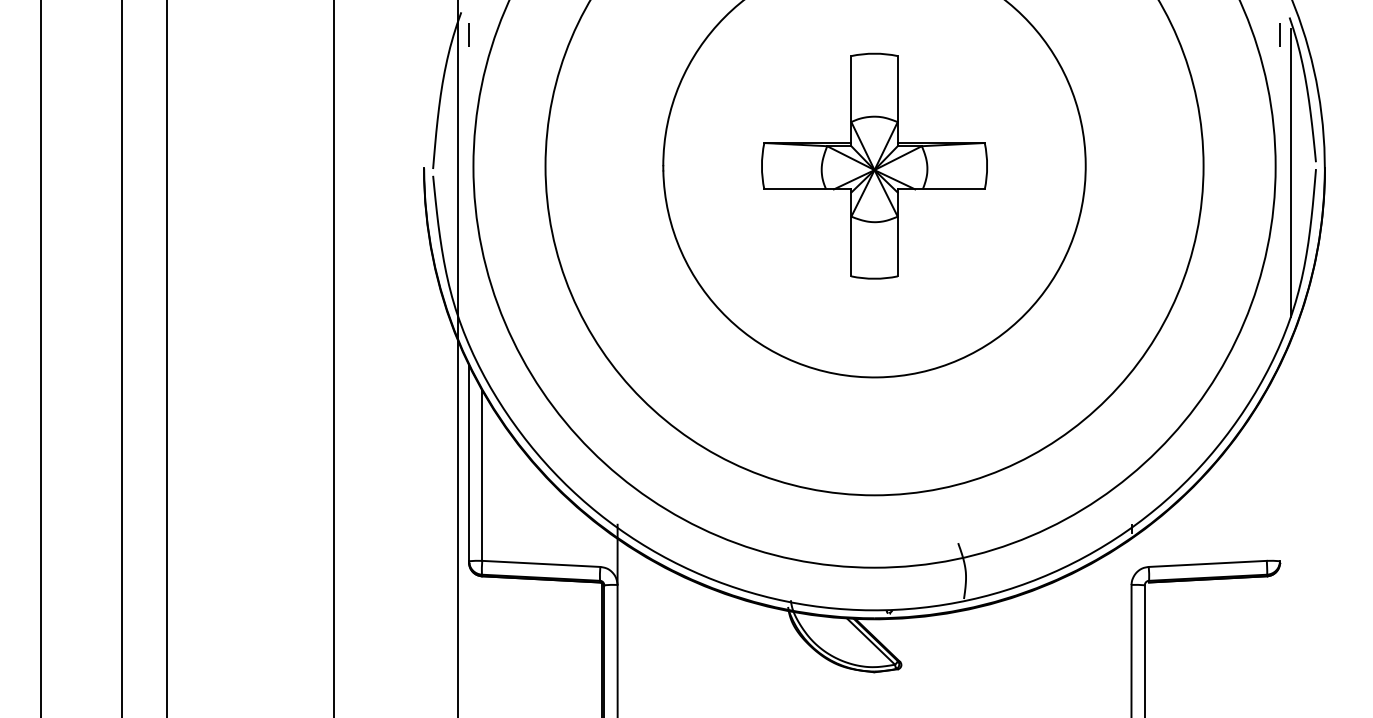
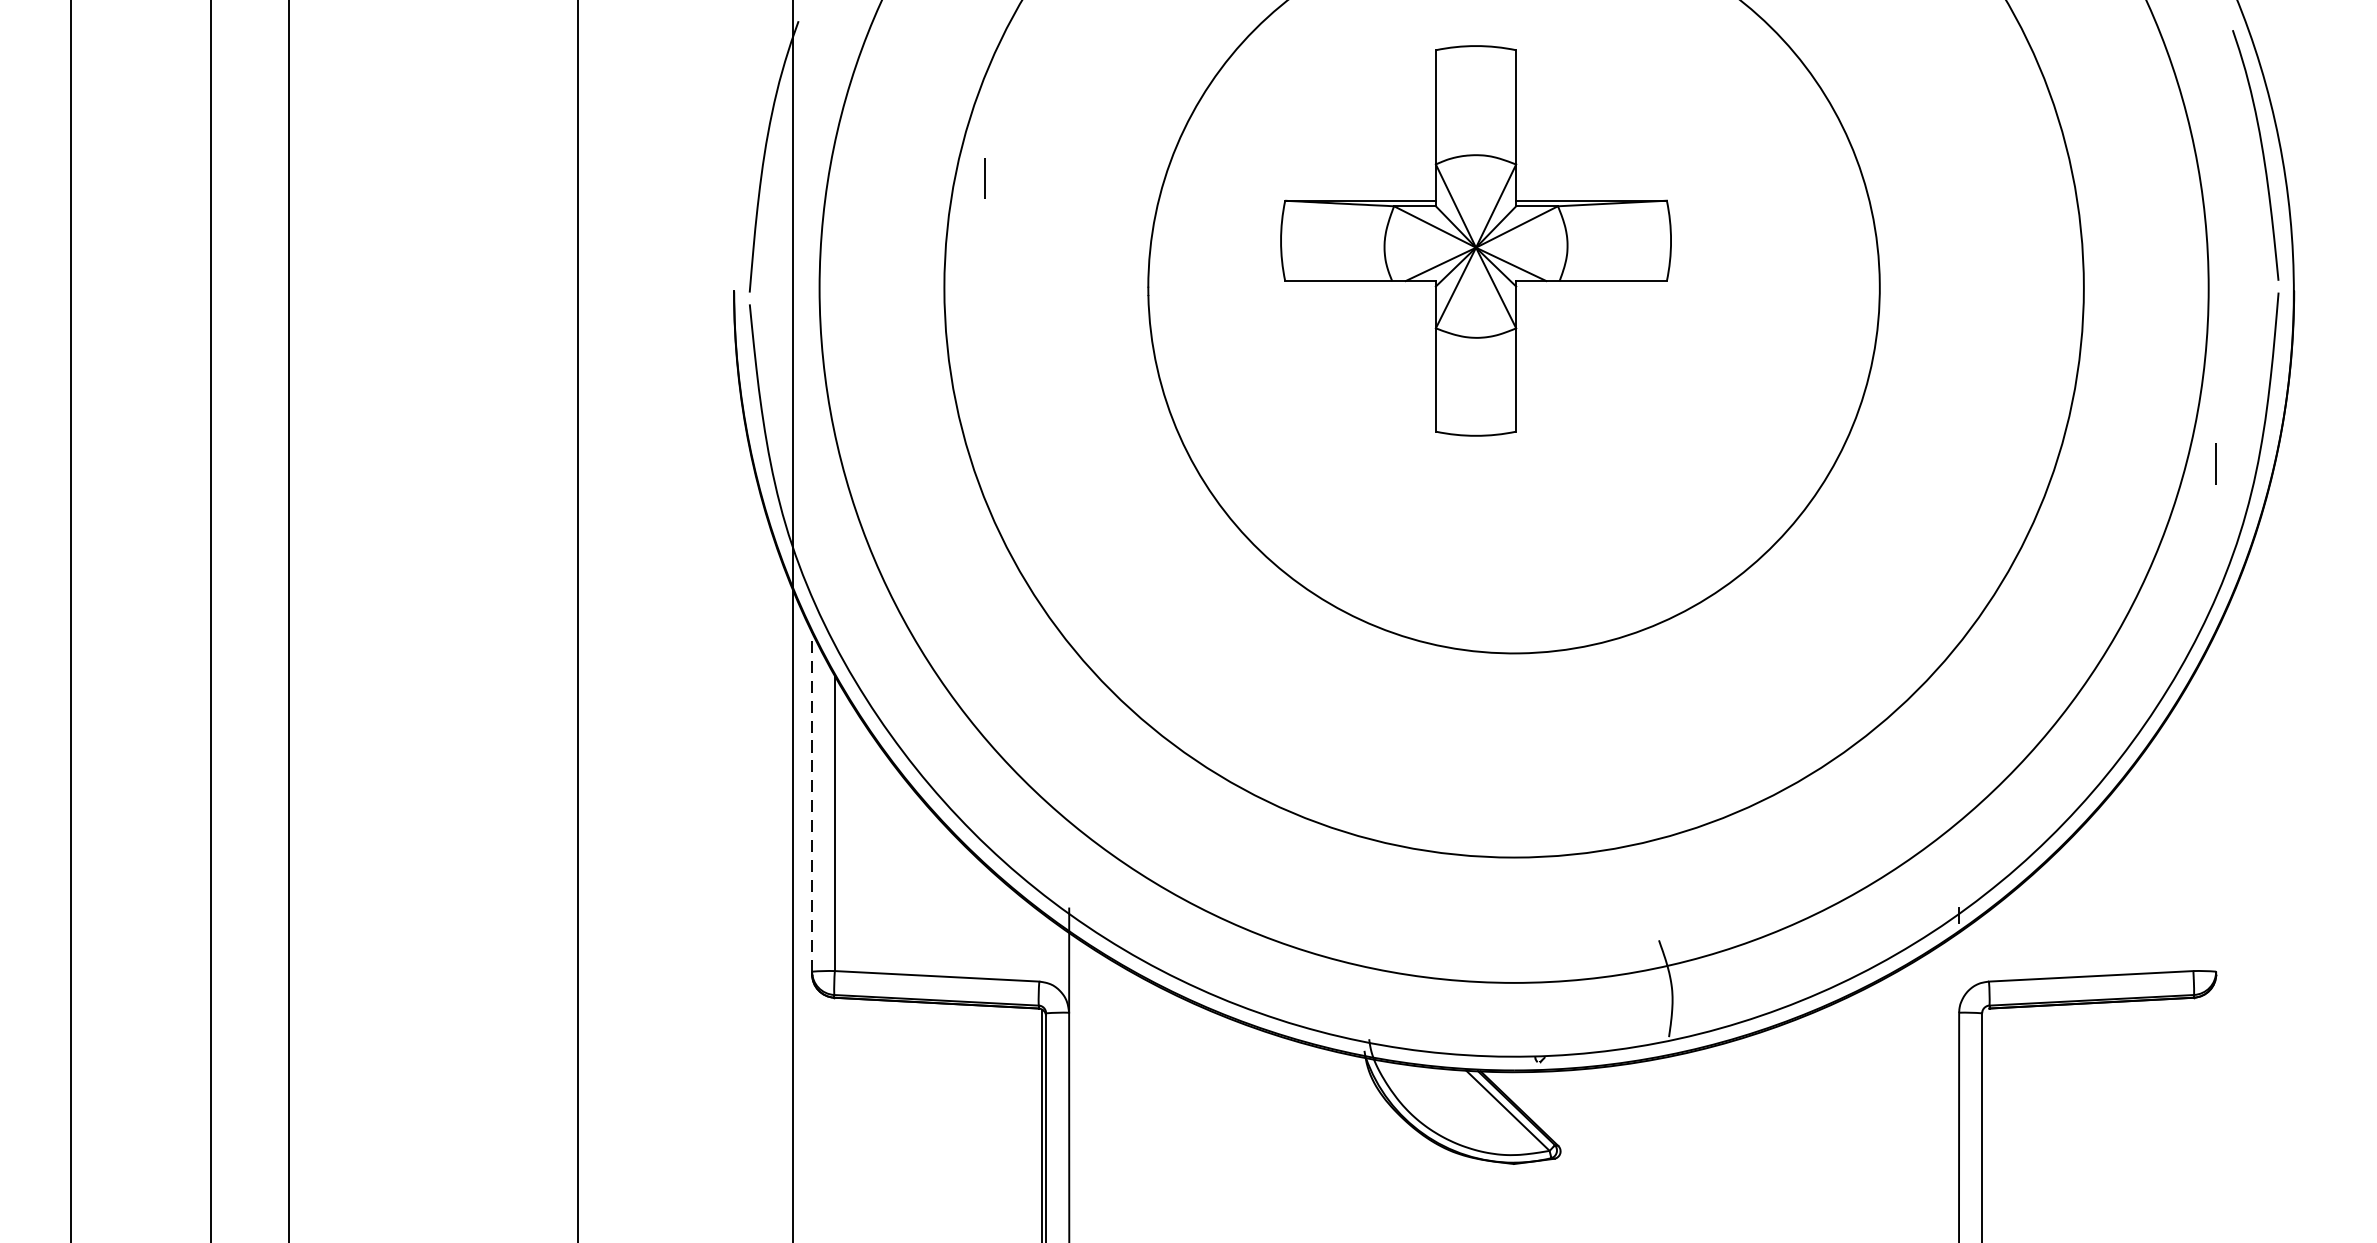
line: (468, 34) -> (984, 177), moved
line: (1279, 34) -> (2215, 463), moved
part: (874, 165) -> (1475, 239), moved
line: (1291, 173) -> (2236, 300), removed
line: (469, 462) -> (812, 800), solid -> dashed

